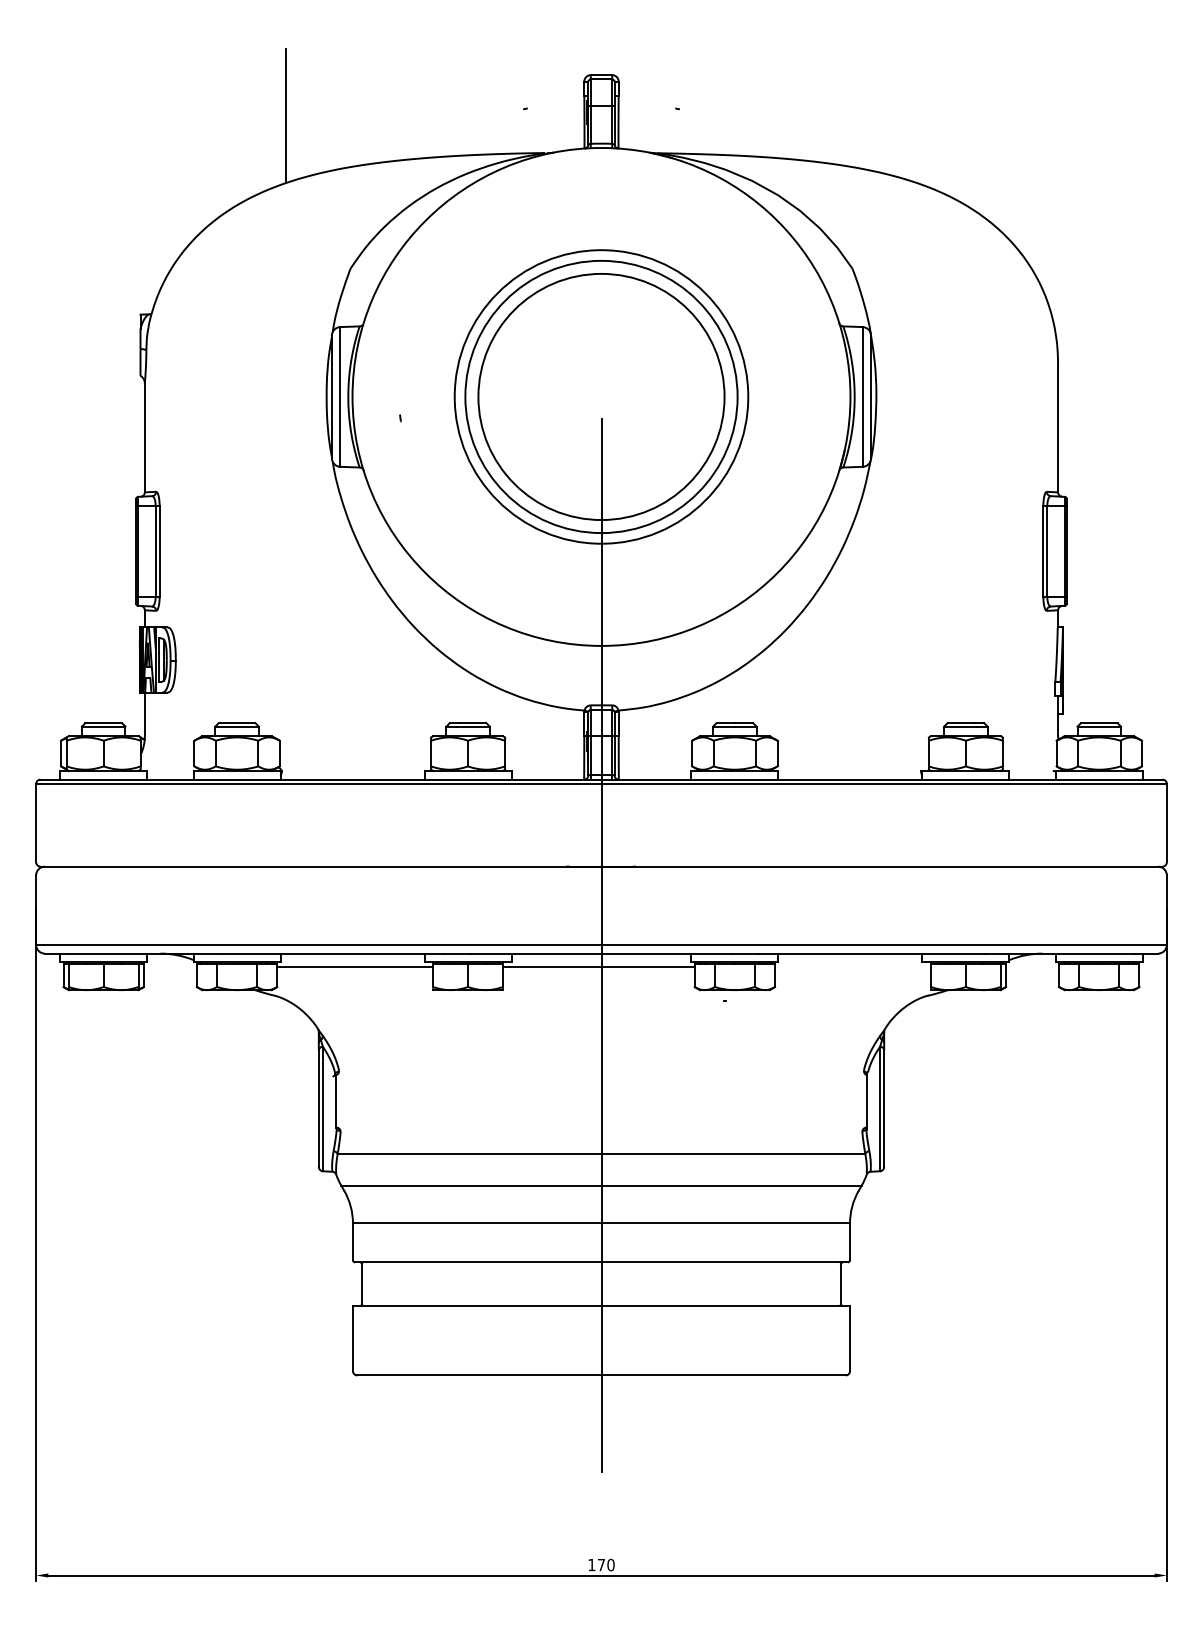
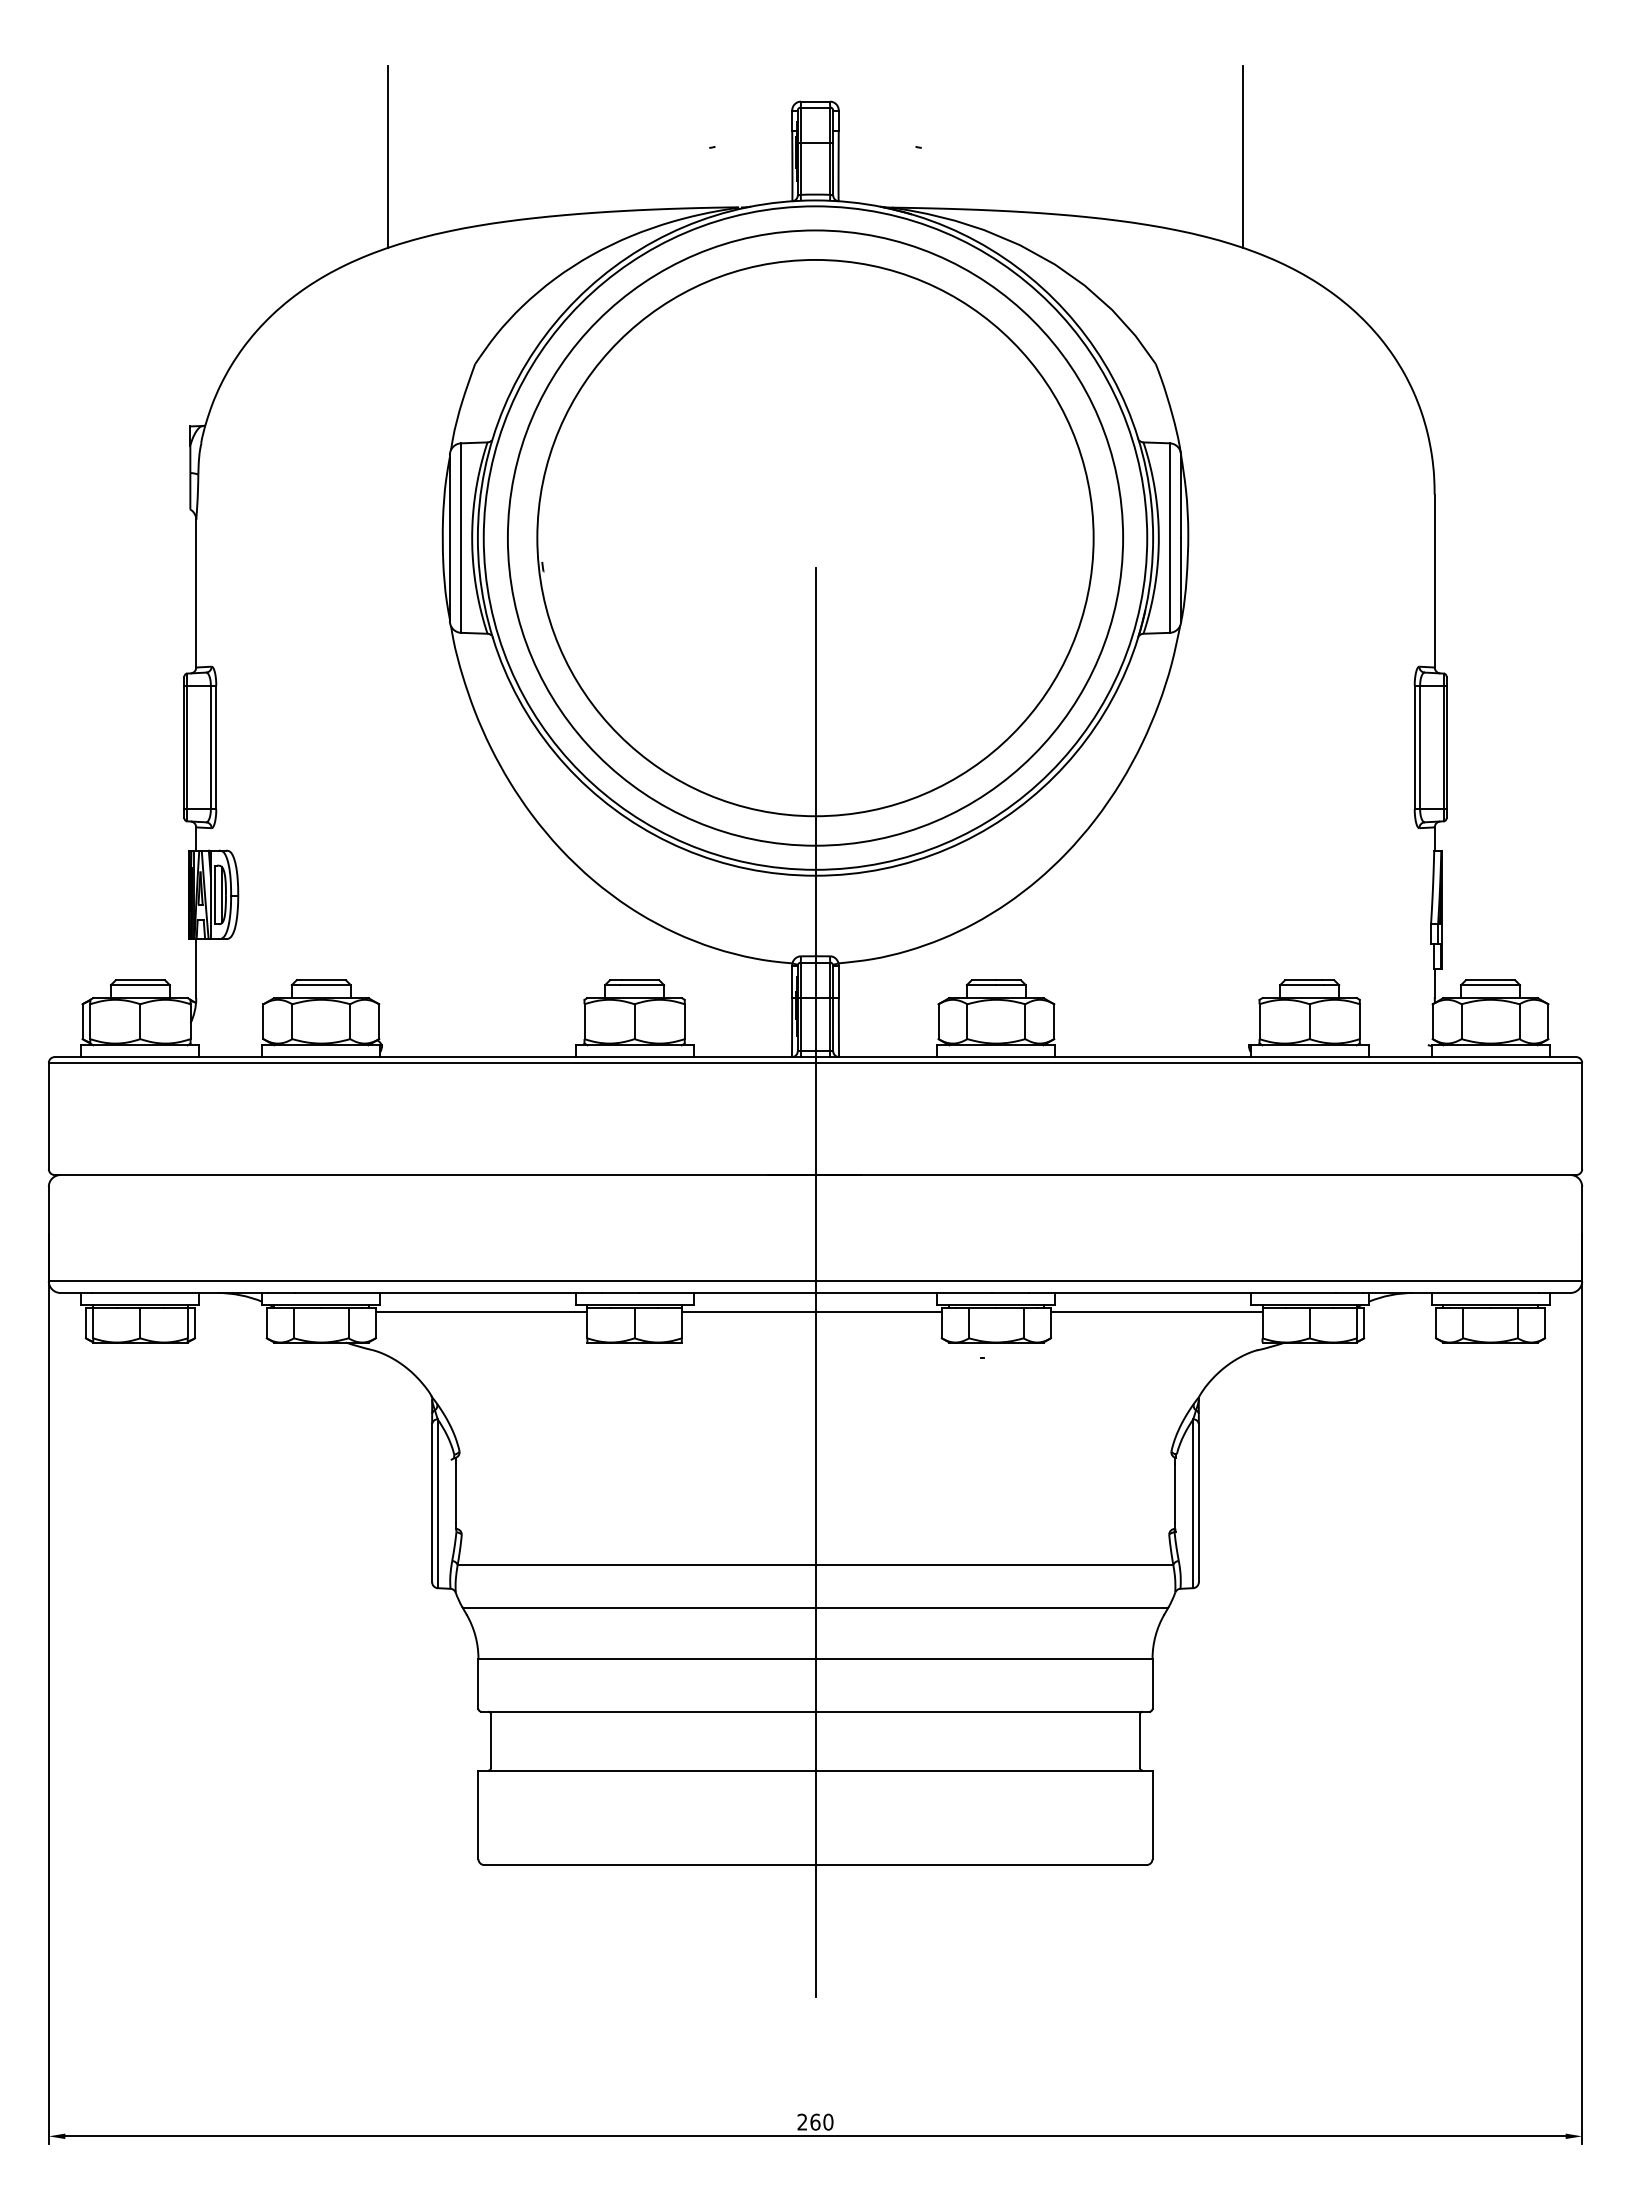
line: (917, 116) -> (1243, 157), added
circle: (601, 396) -> (815, 537), size x1.67
circle: (601, 396) -> (815, 537), size x1.67
circle: (601, 396) -> (815, 537), size x1.67
line: (852, 967) -> (1156, 1311), added
text: (596, 1564) -> (808, 2121), 170 -> 260

